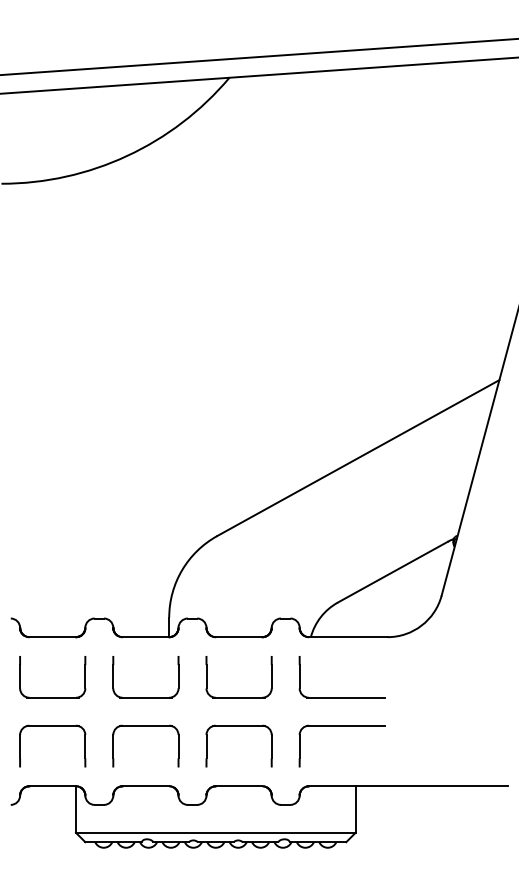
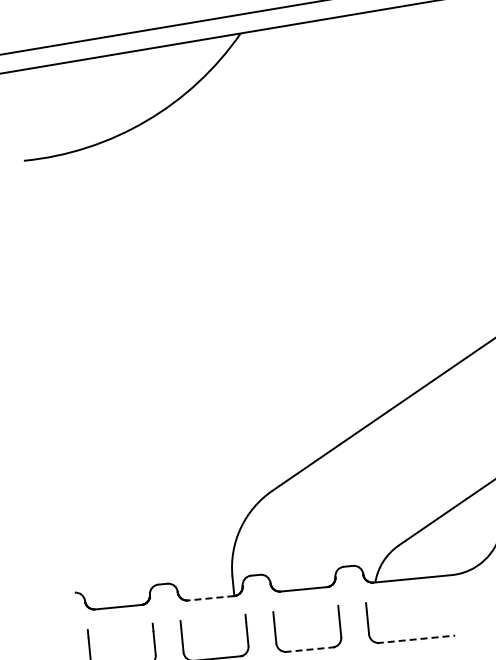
line: (145, 637) -> (210, 598), solid -> dashed
line: (239, 697) -> (310, 649), solid -> dashed
line: (346, 697) -> (416, 639), solid -> dashed

